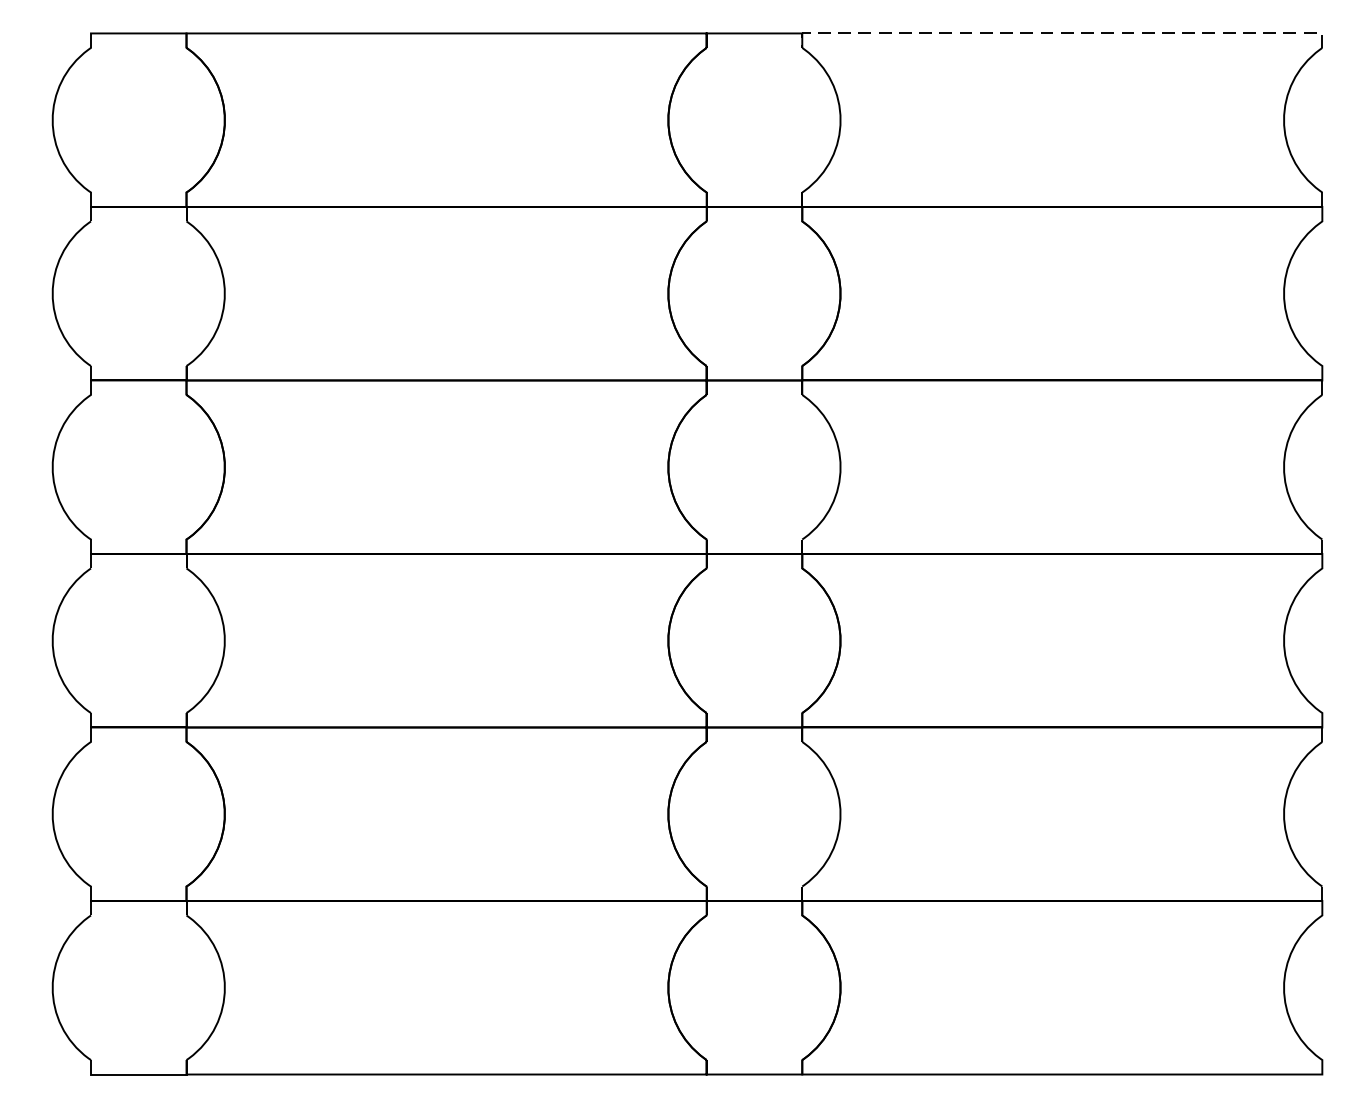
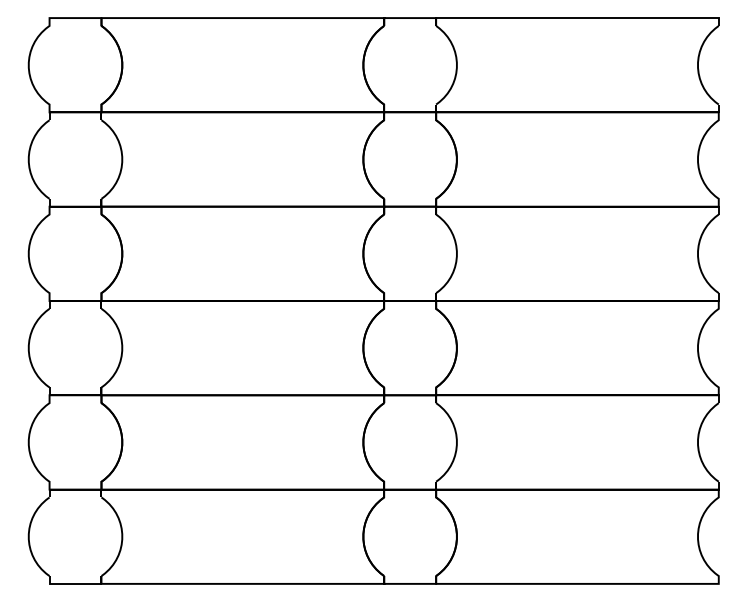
line: (1060, 34) -> (576, 18), dashed -> solid

